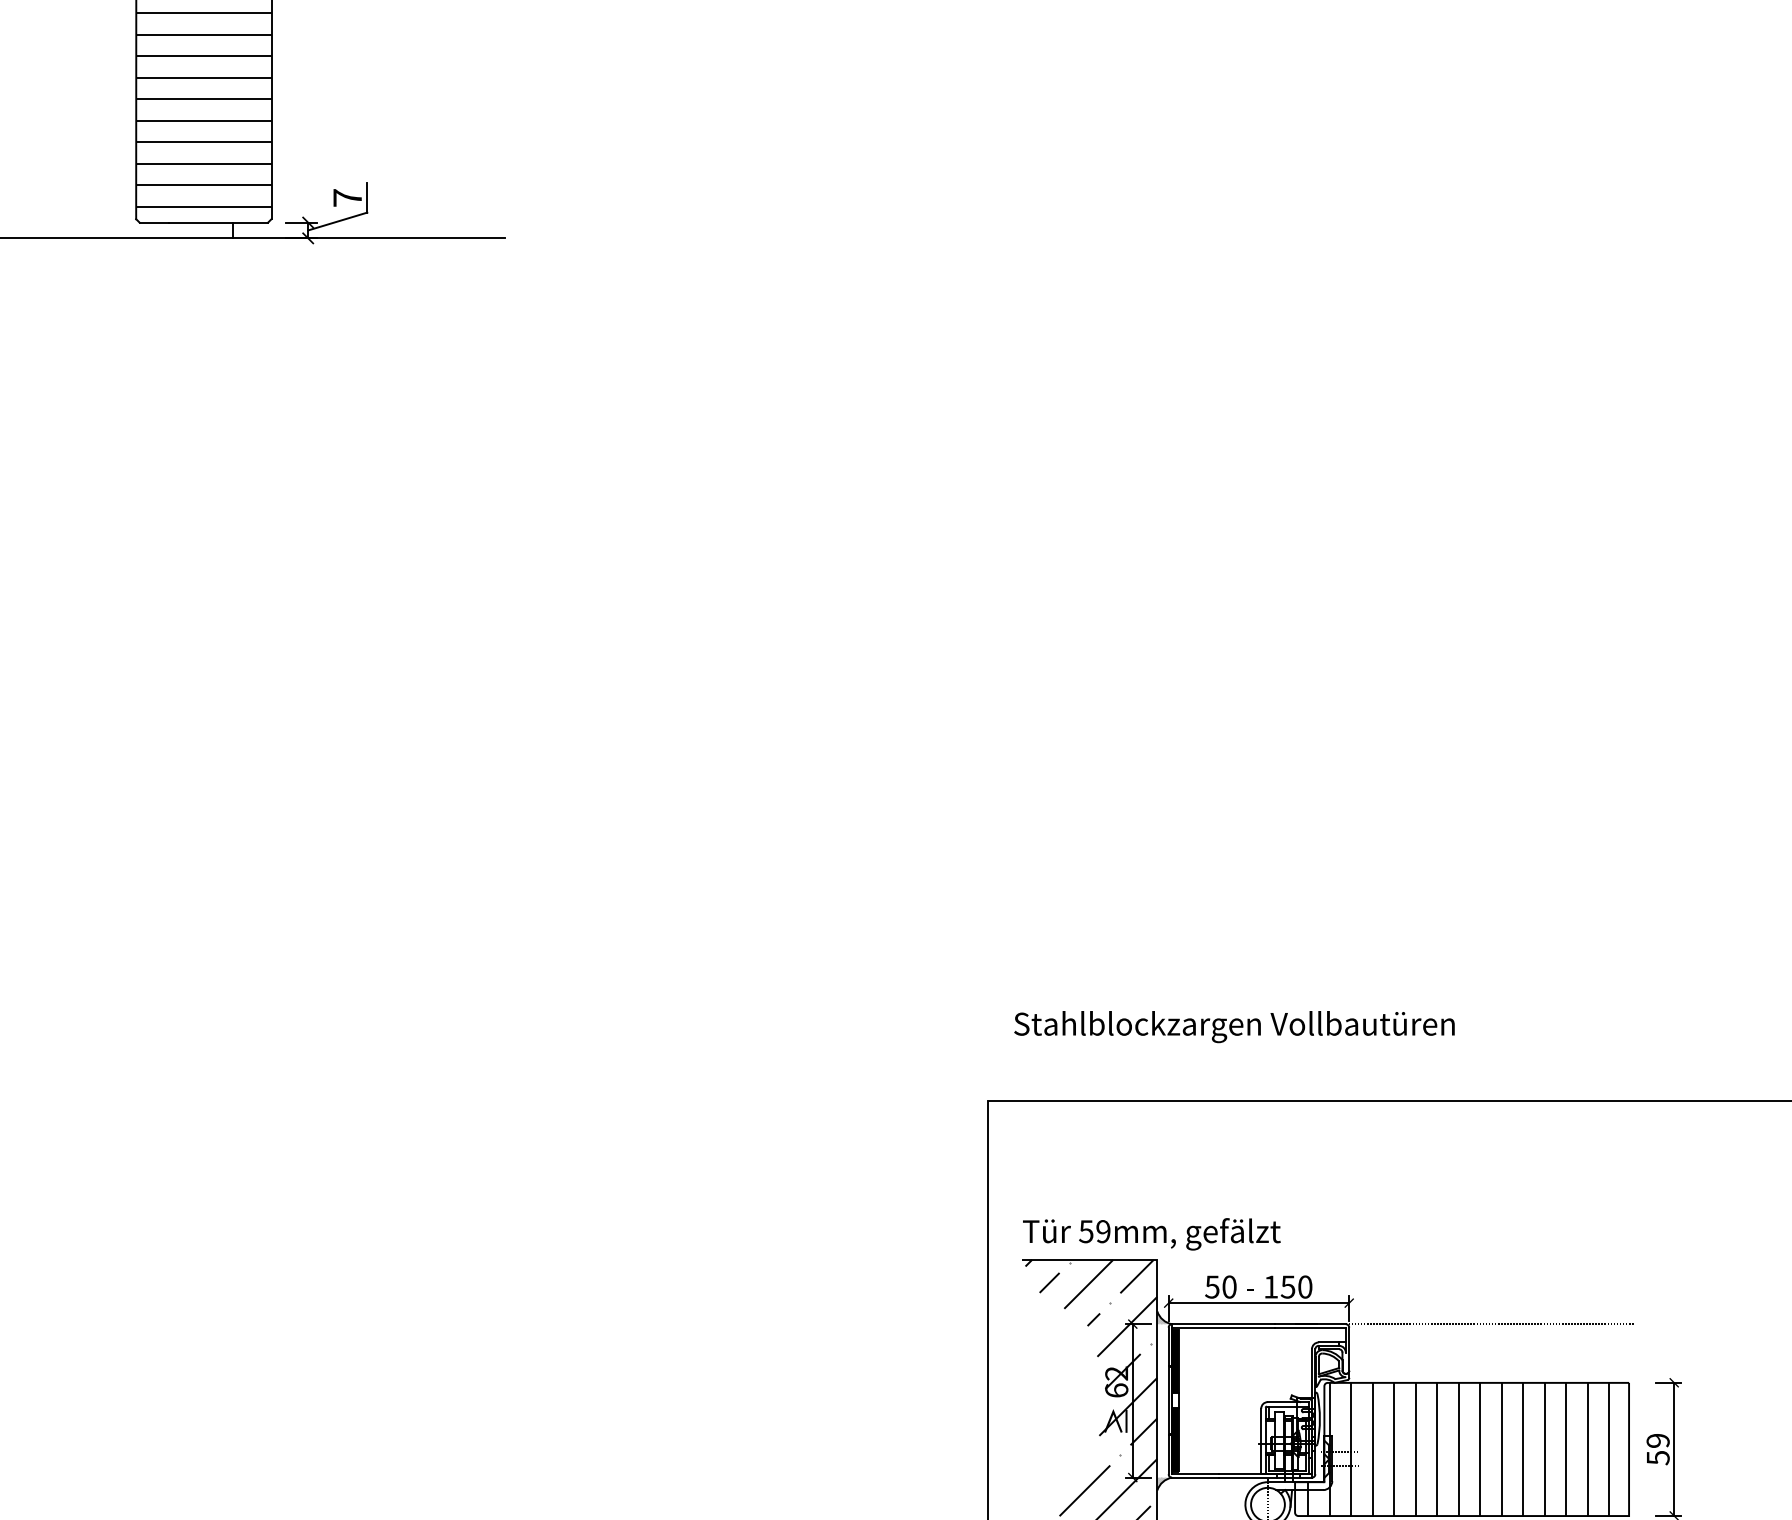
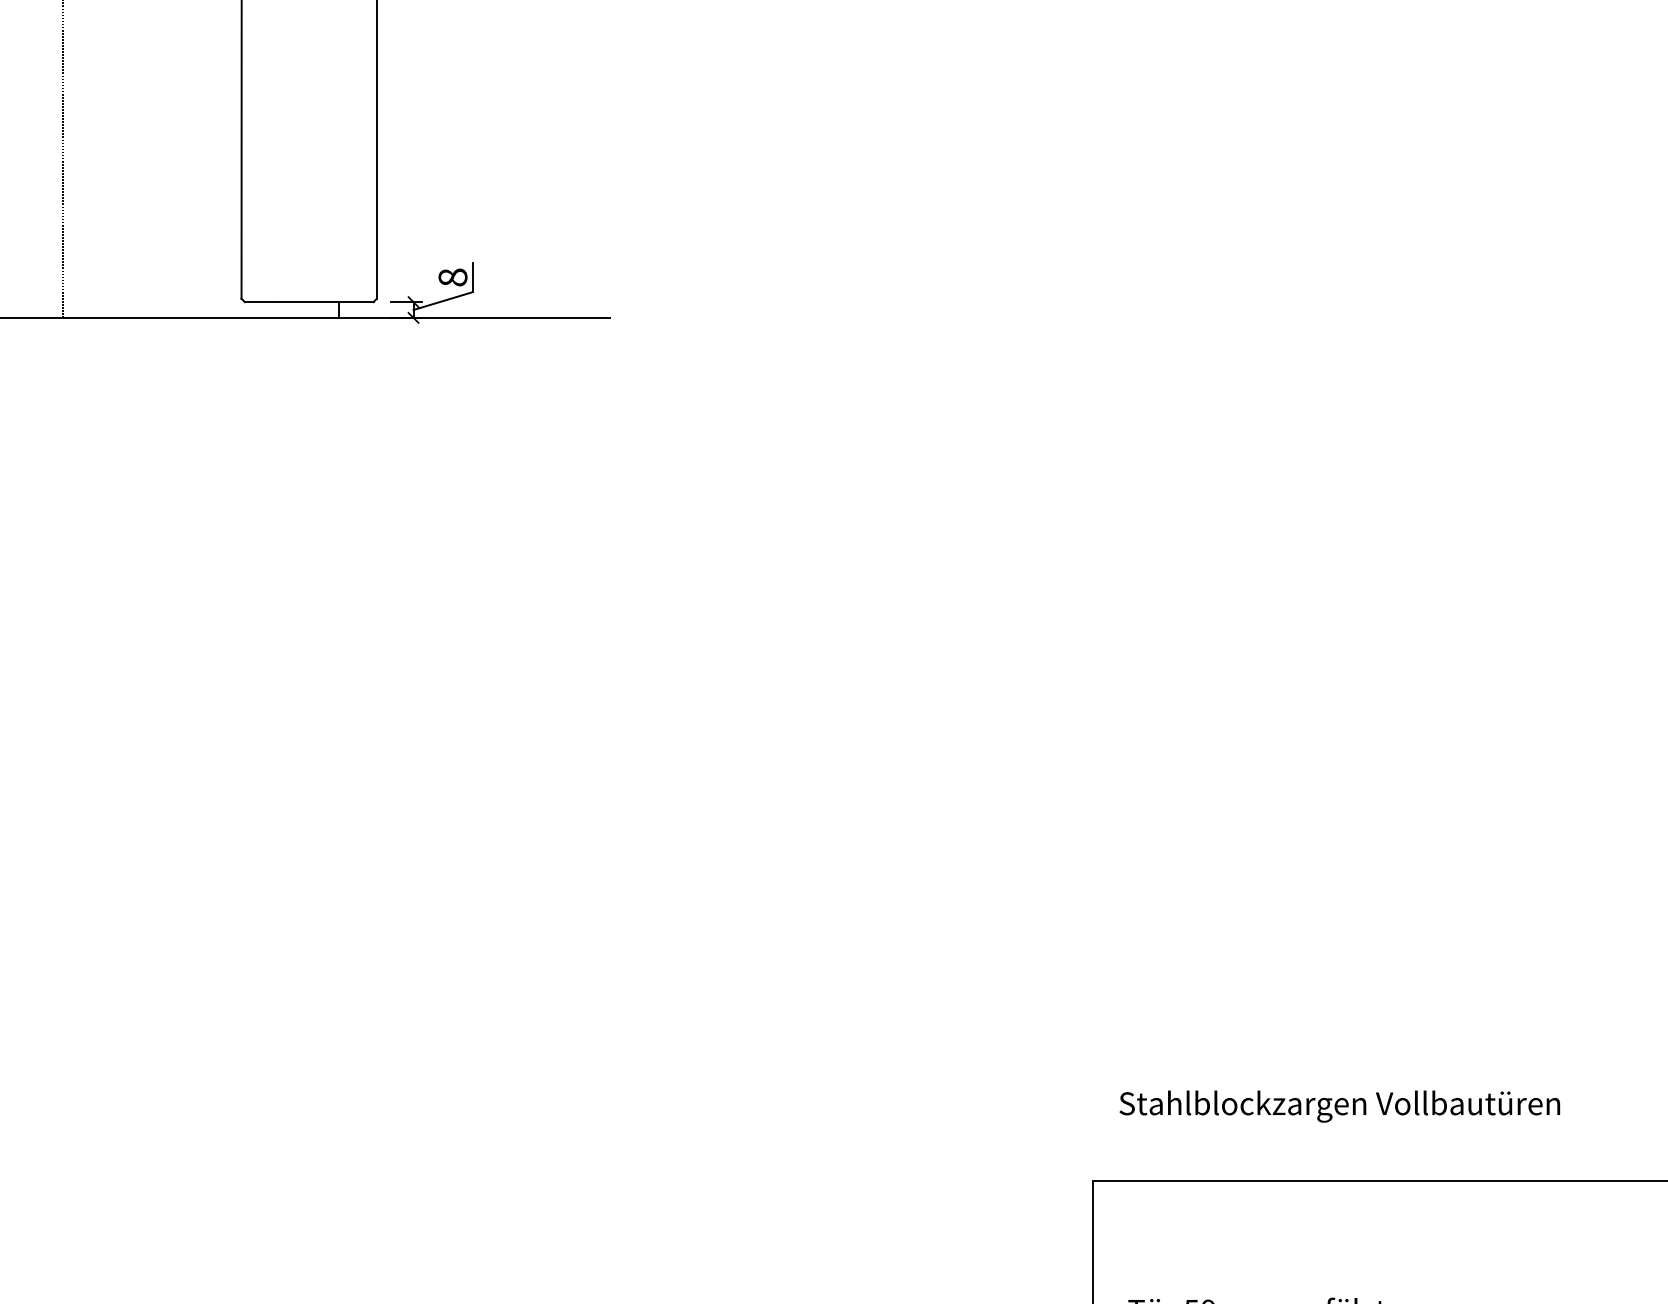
hatch: (203, 109) -> (308, 189), removed
text: (347, 197) -> (452, 277), 7 -> 8

